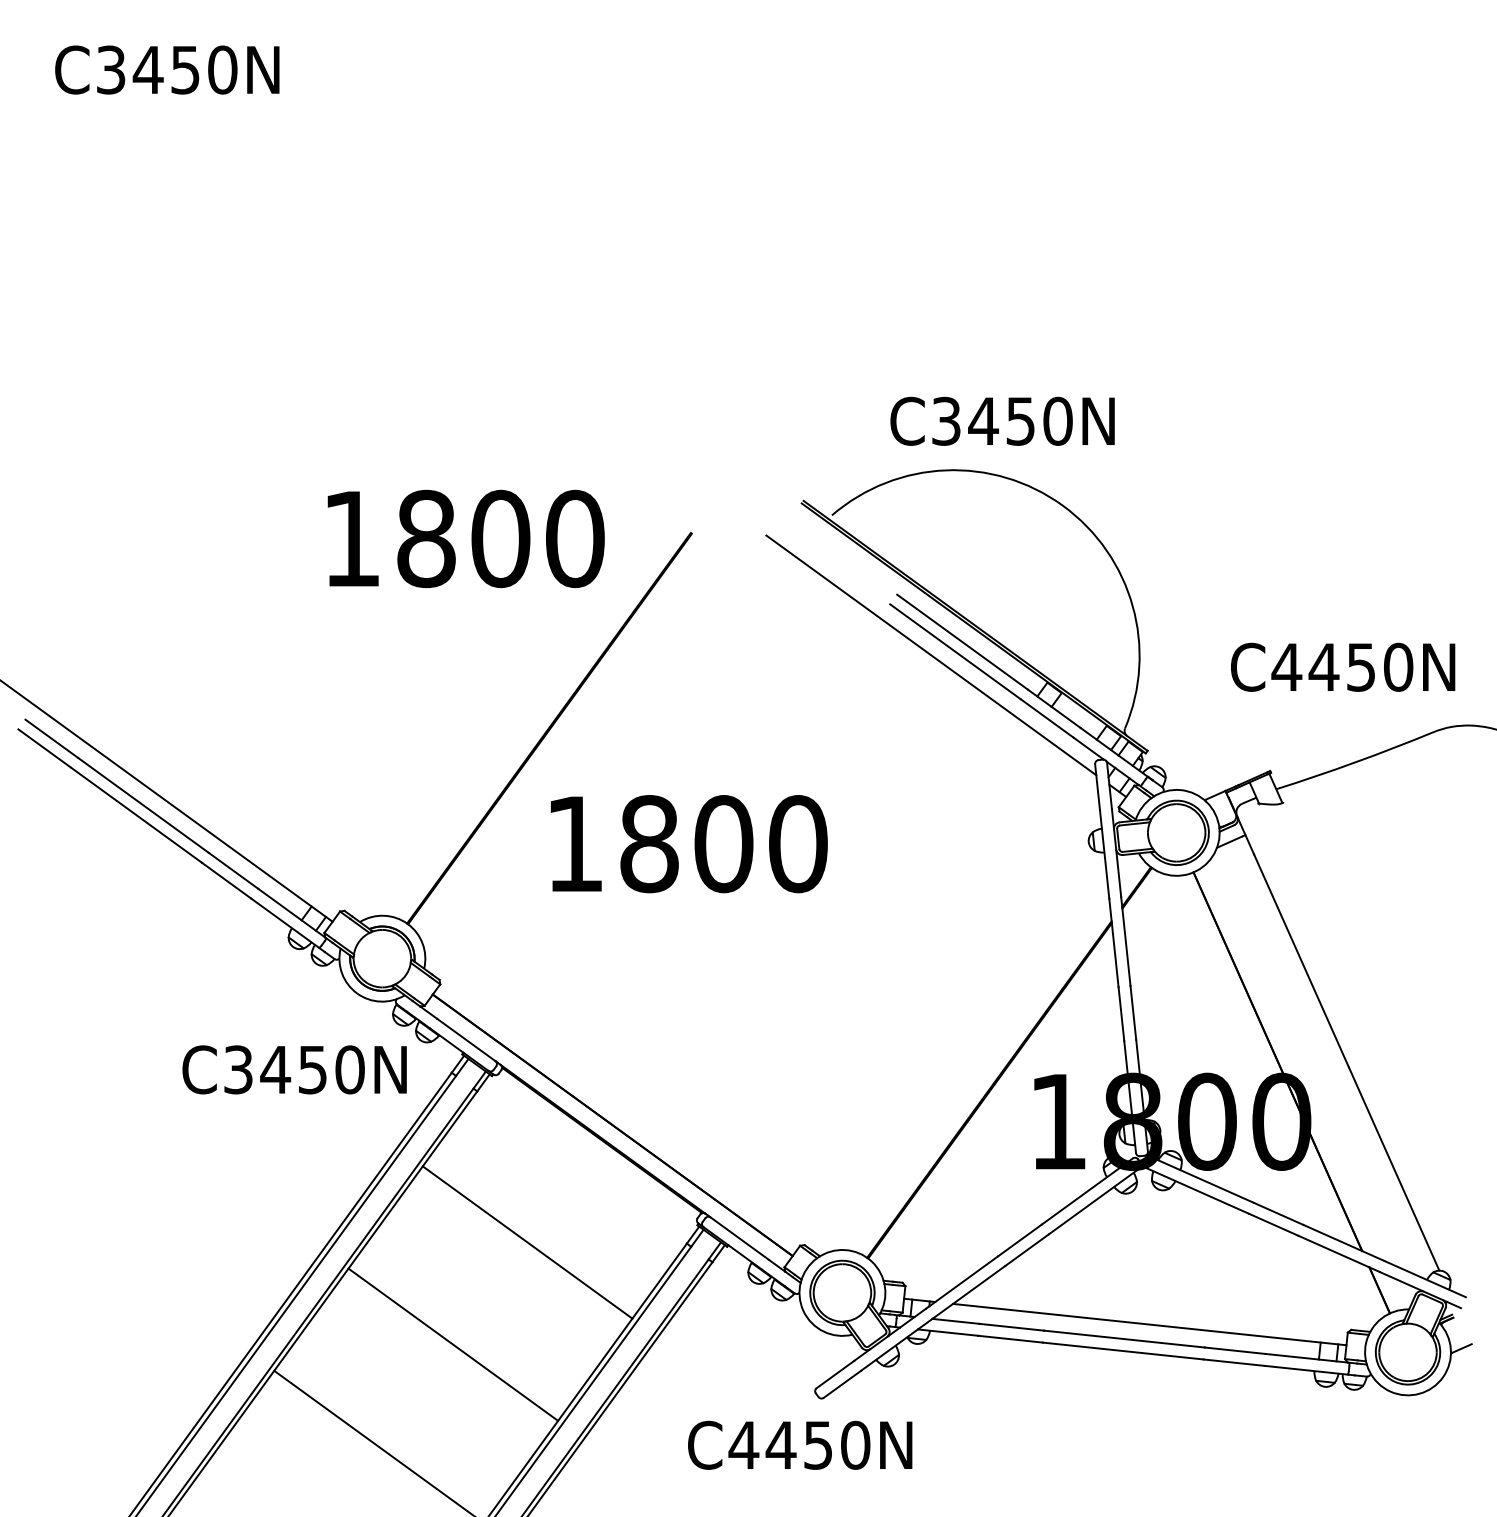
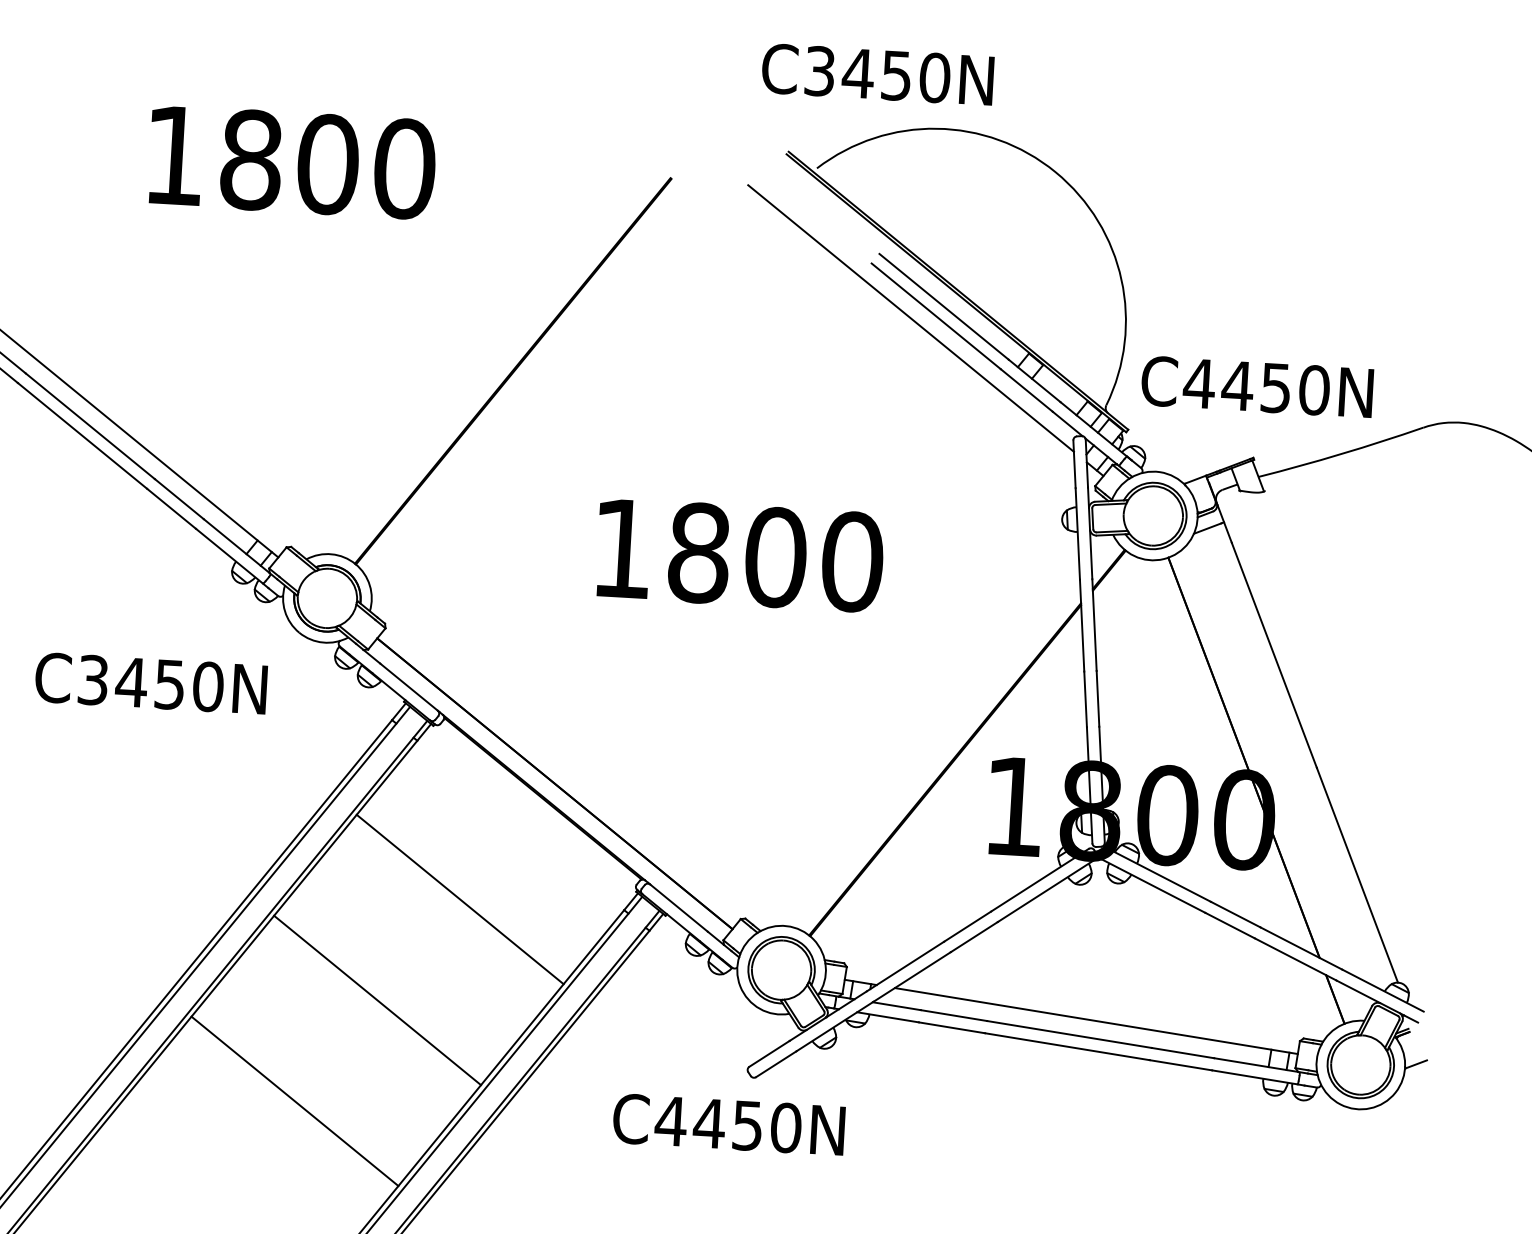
text: (1002, 420) -> (877, 73), moved
text: (465, 538) -> (291, 161), moved
text: (1343, 666) -> (1257, 386), moved
text: (689, 844) -> (740, 555), moved
text: (294, 1069) -> (151, 683), moved

